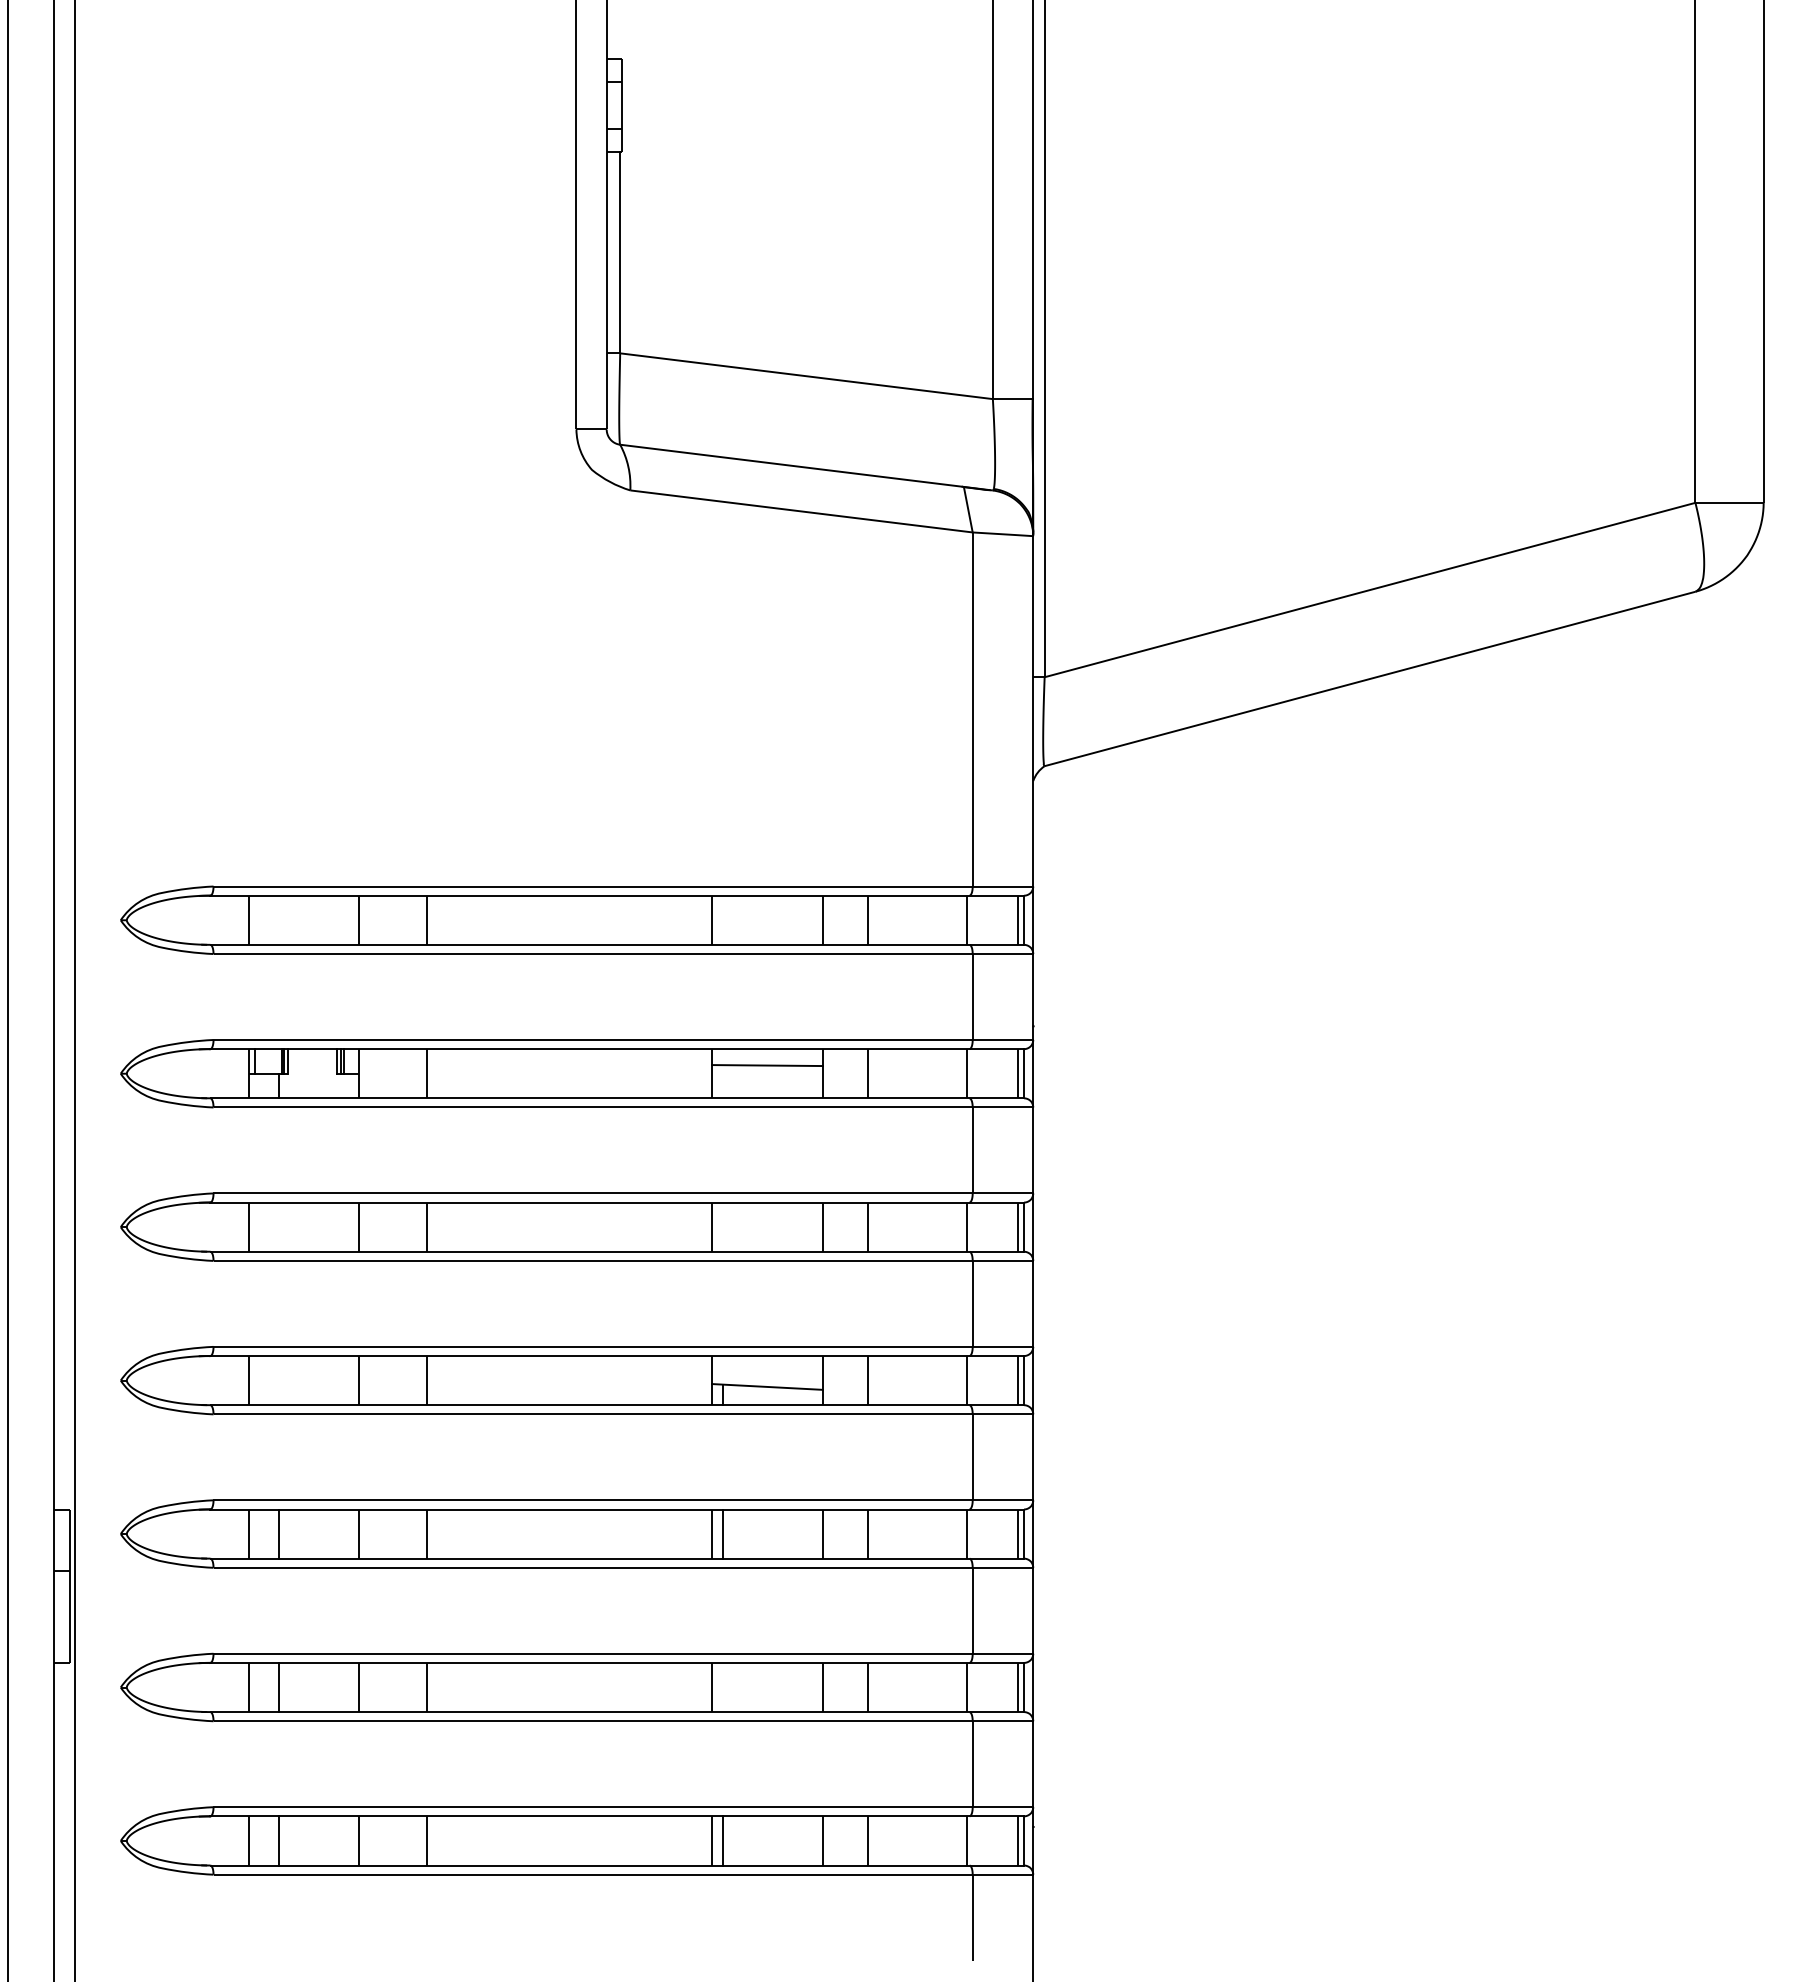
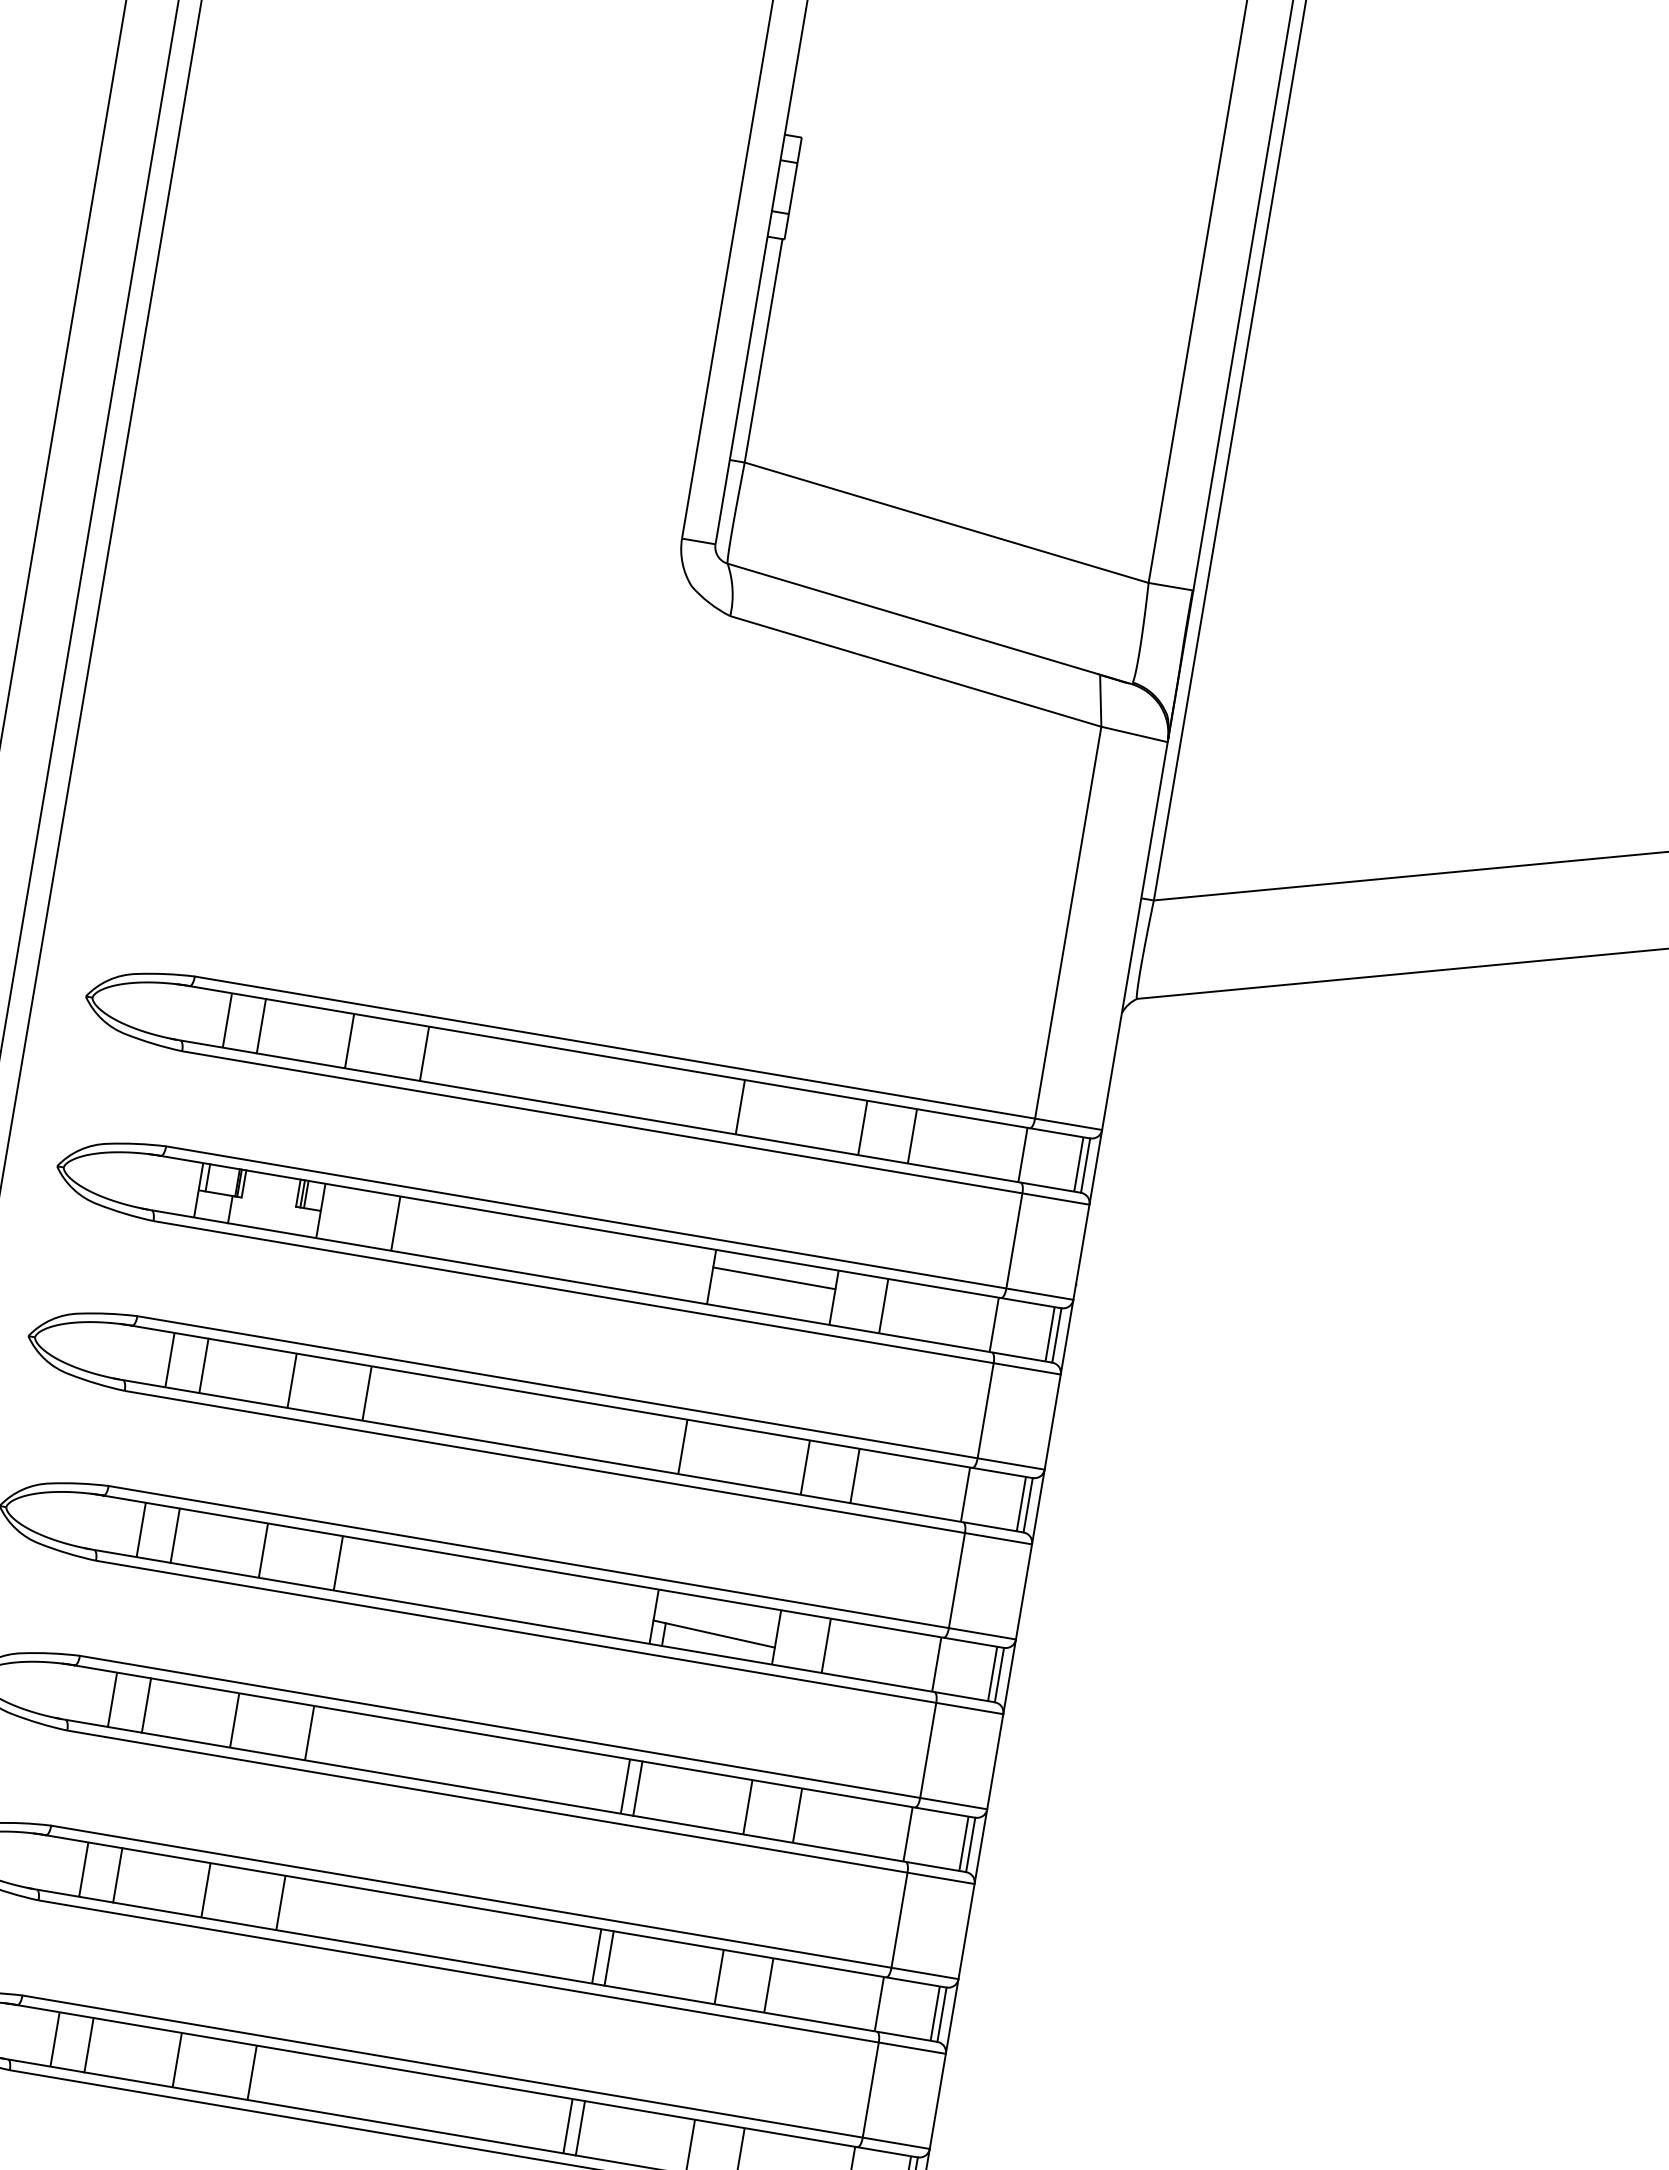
line: (279, 919) -> (261, 1025), added
line: (279, 1226) -> (204, 1365), added
line: (279, 1380) -> (175, 1535), added
line: (723, 1687) -> (609, 1958), added

